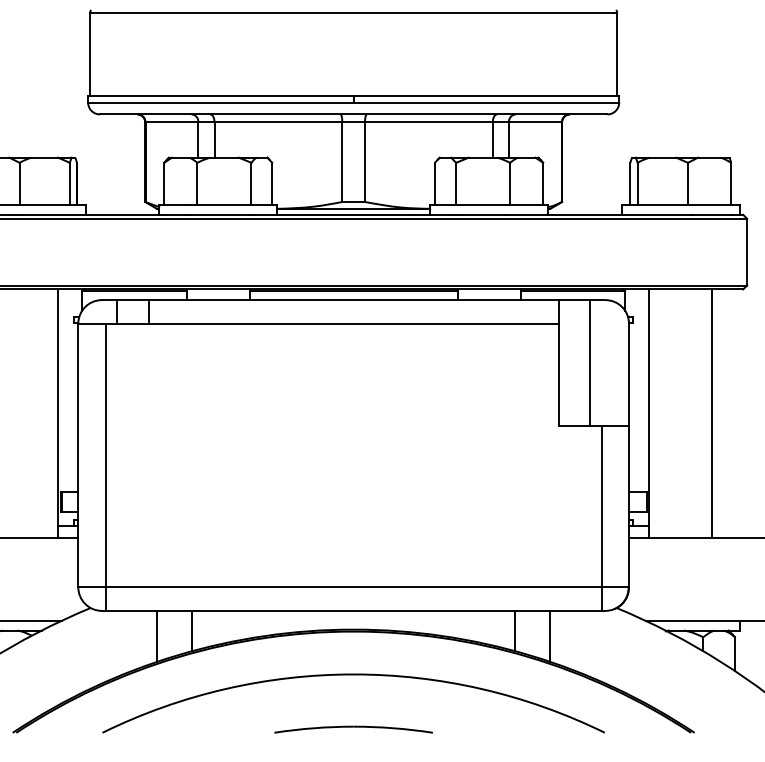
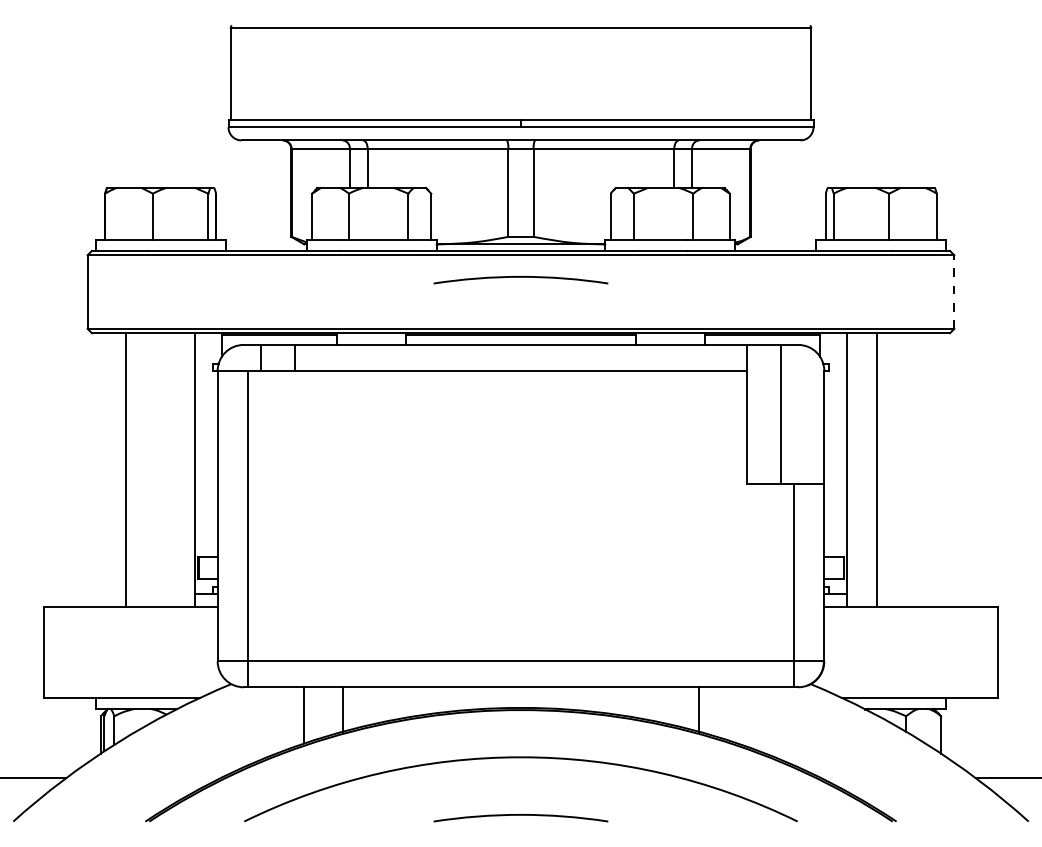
part: (353, 241) -> (520, 280), added
line: (747, 252) -> (954, 292), solid -> dashed
line: (711, 414) -> (876, 470), moved
line: (550, 636) -> (737, 715), removed

